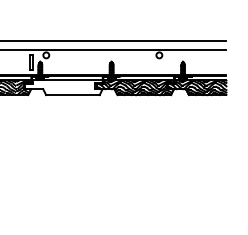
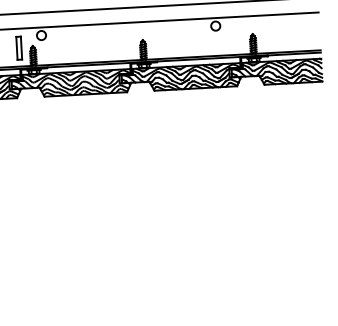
hatch: (63, 87) -> (70, 83), added

